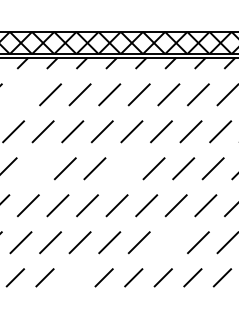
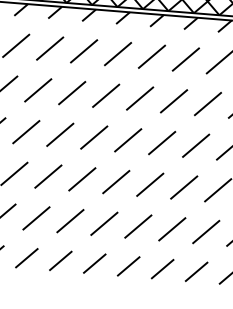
line: (20, 94) -> (49, 48), added
line: (35, 168) -> (59, 134), added
line: (124, 168) -> (162, 142), added
line: (168, 242) -> (205, 231), added
line: (74, 277) -> (94, 263), added

